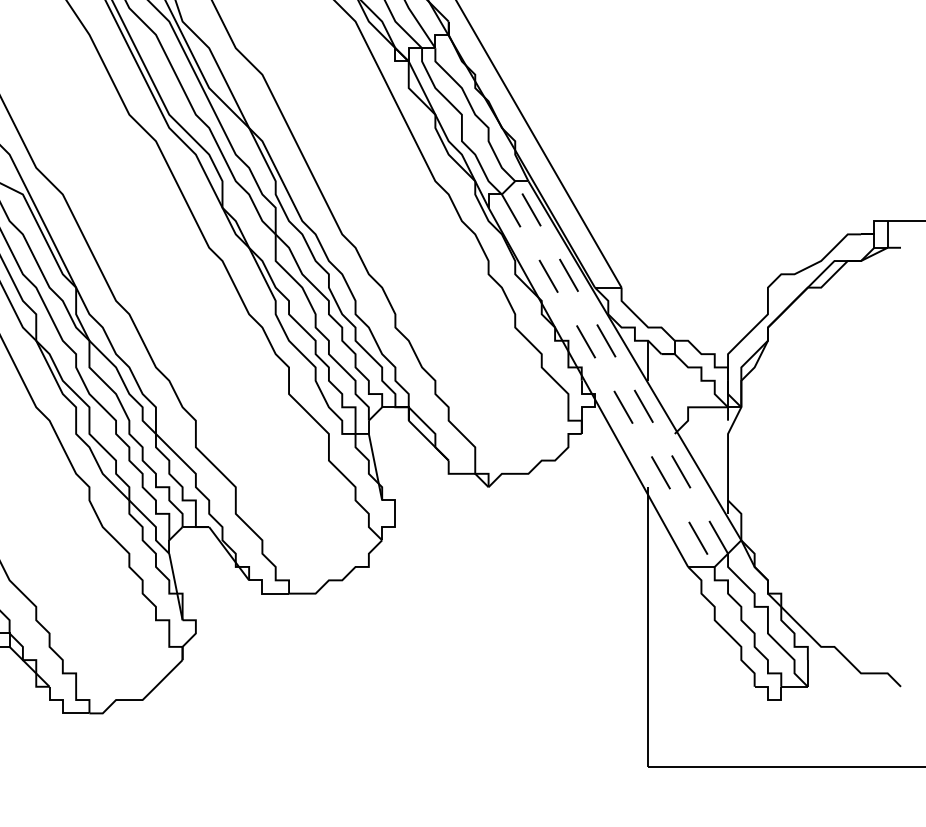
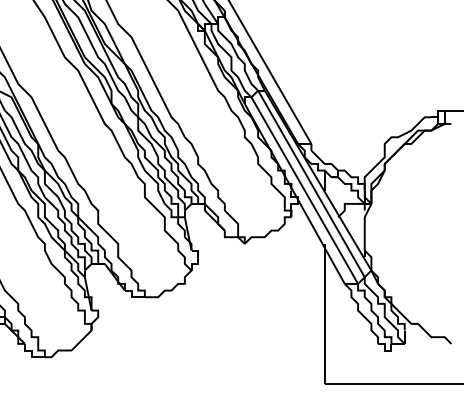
line: (621, 366) -> (311, 183), dashed -> solid
line: (609, 382) -> (305, 191), dashed -> solid

